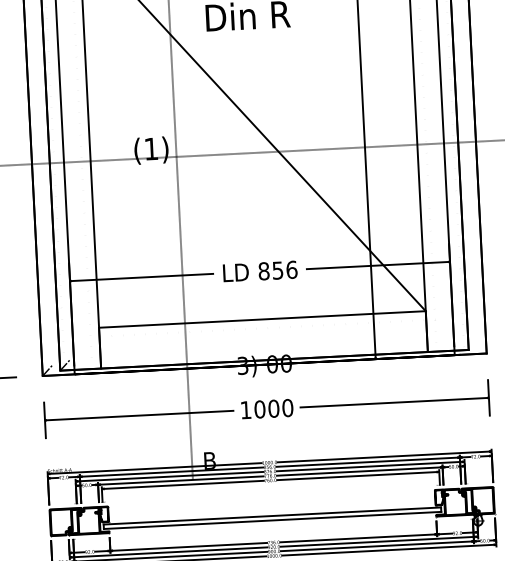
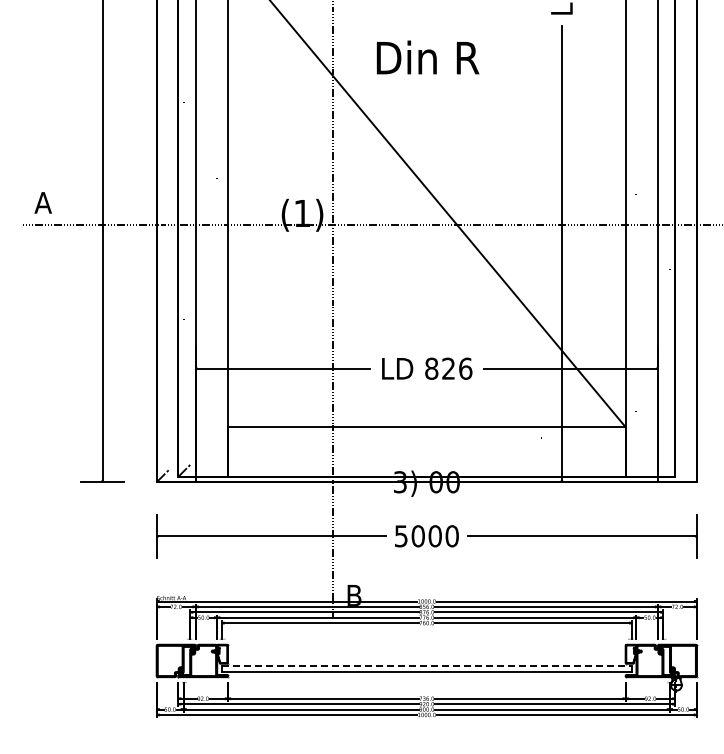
text: (277, 270) -> (448, 368), 856 -> 826
text: (246, 410) -> (401, 536), 1000 -> 5000
line: (272, 516) -> (427, 666), solid -> dashed

